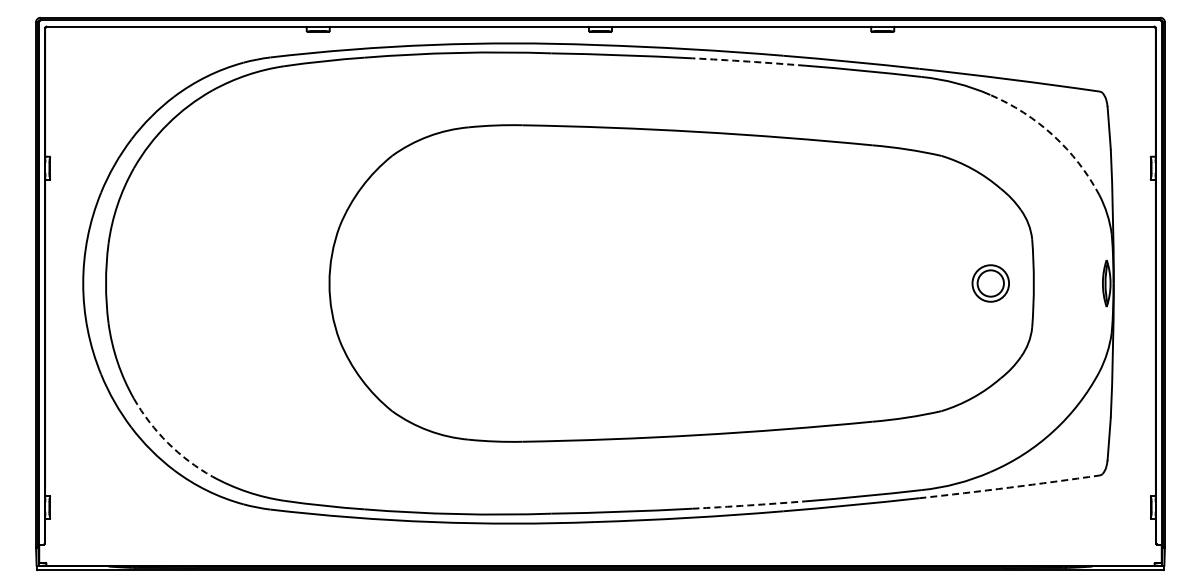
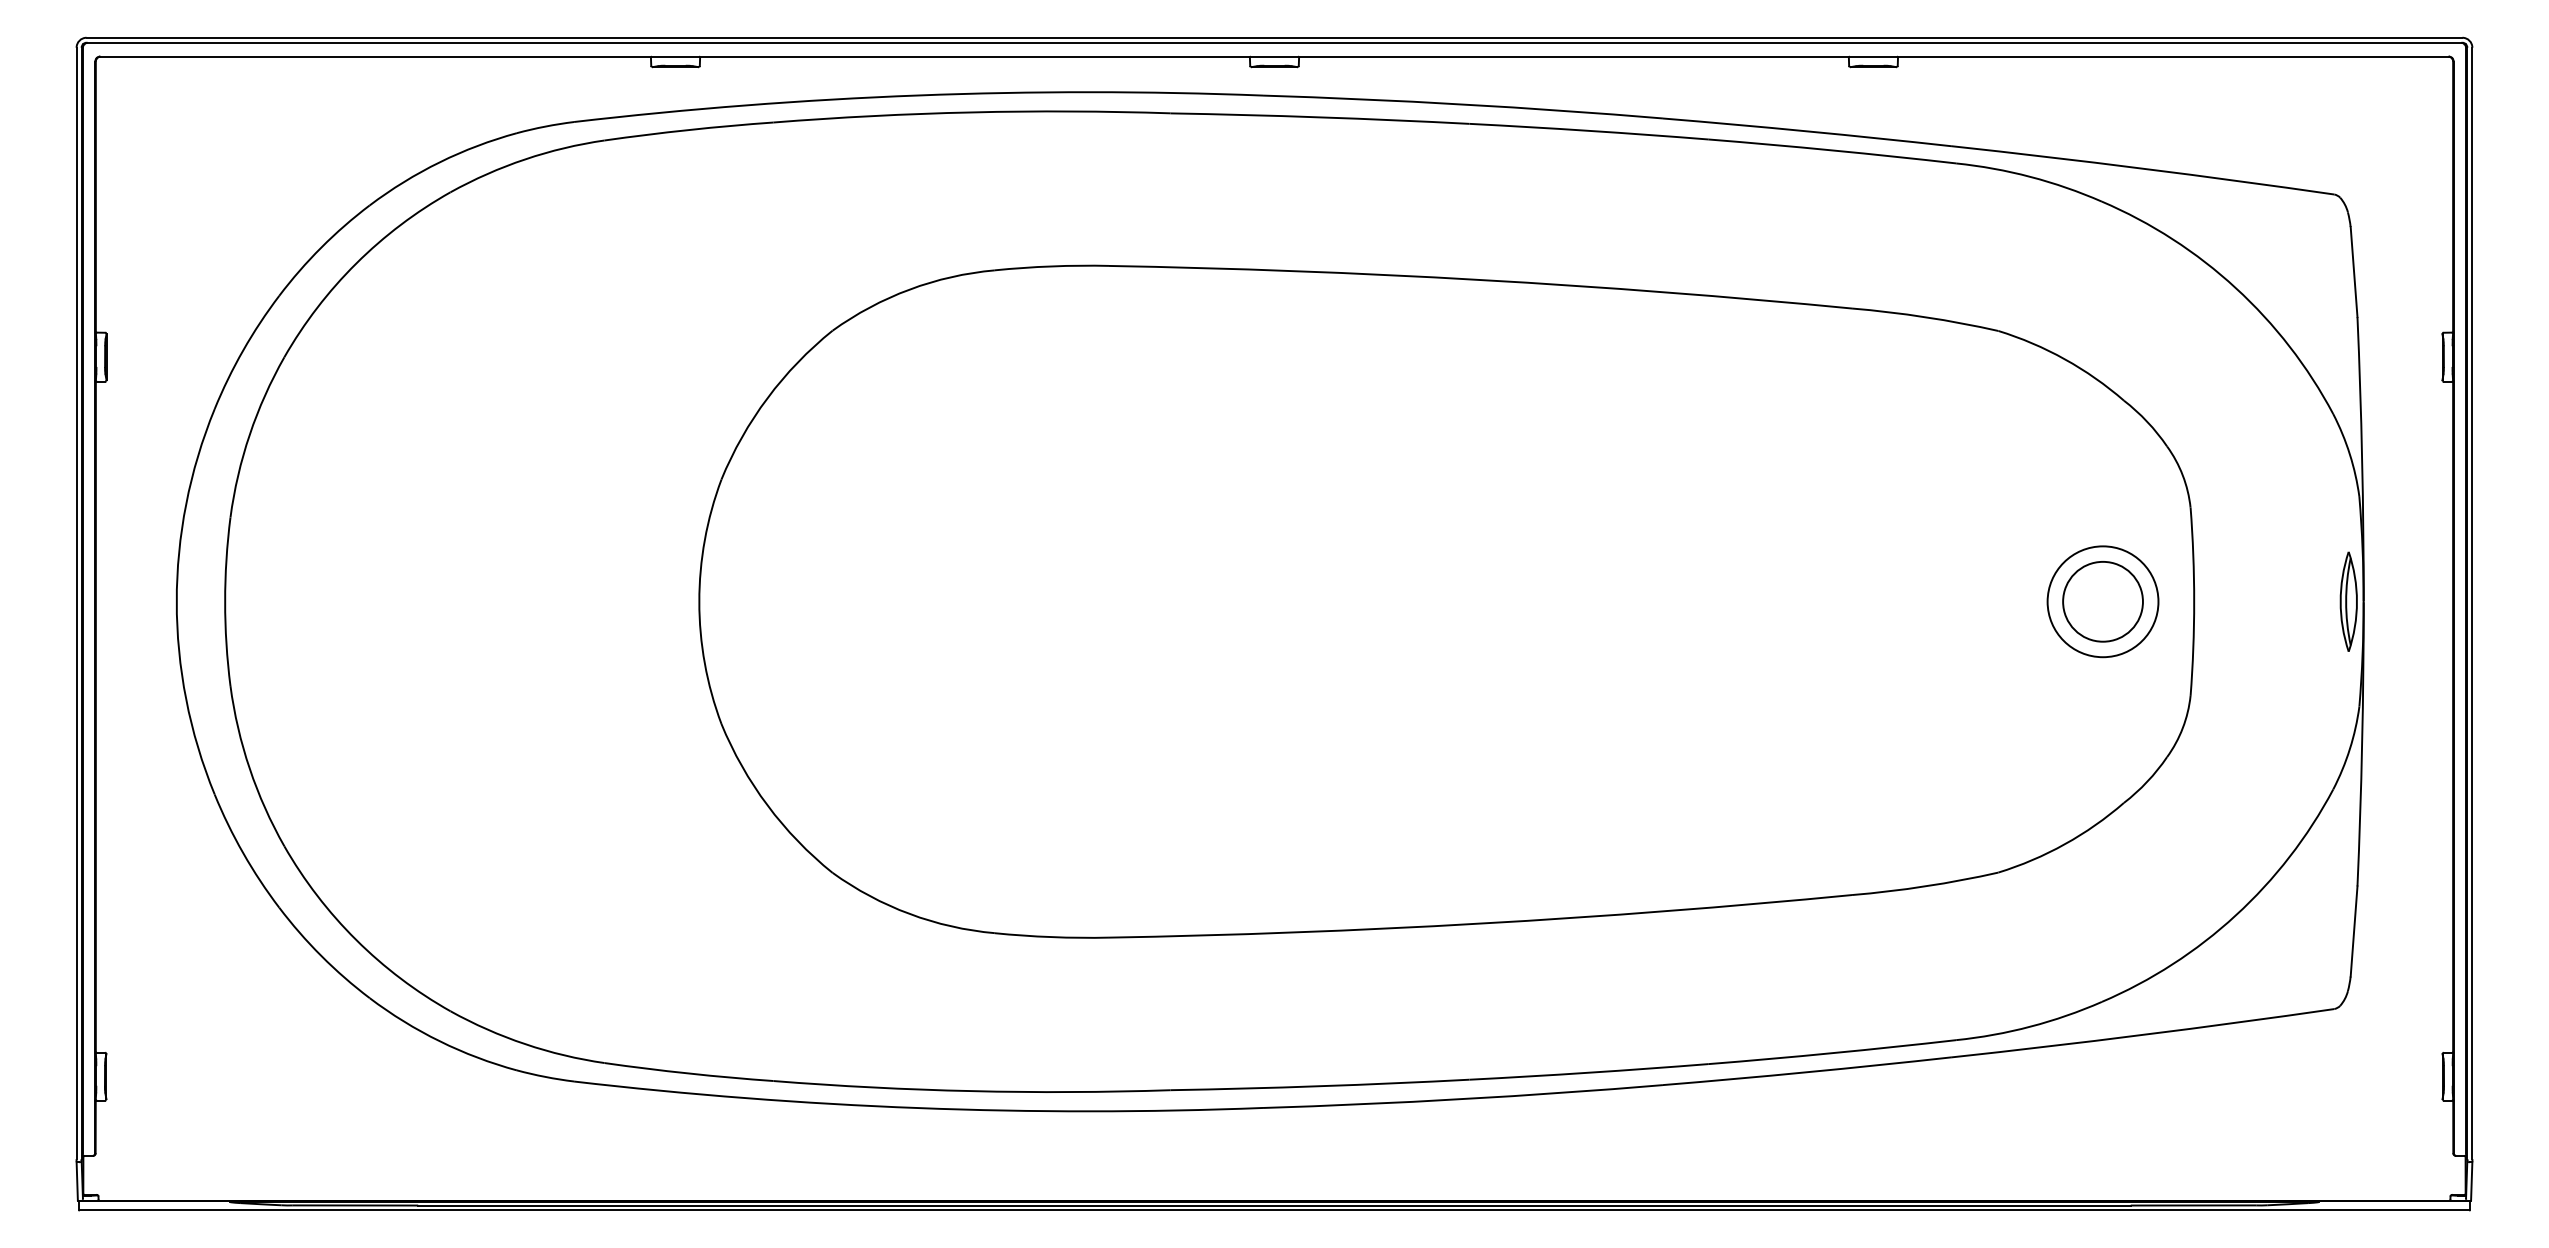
arc: (748, 61) -> (1588, 130), dashed -> solid
arc: (1053, 135) -> (2235, 287), dashed -> solid
part: (990, 283) -> (2102, 601), size x1.43
arc: (167, 442) -> (355, 939), dashed -> solid
arc: (1009, 487) -> (2142, 1034), dashed -> solid
arc: (748, 505) -> (1588, 1072), dashed -> solid

